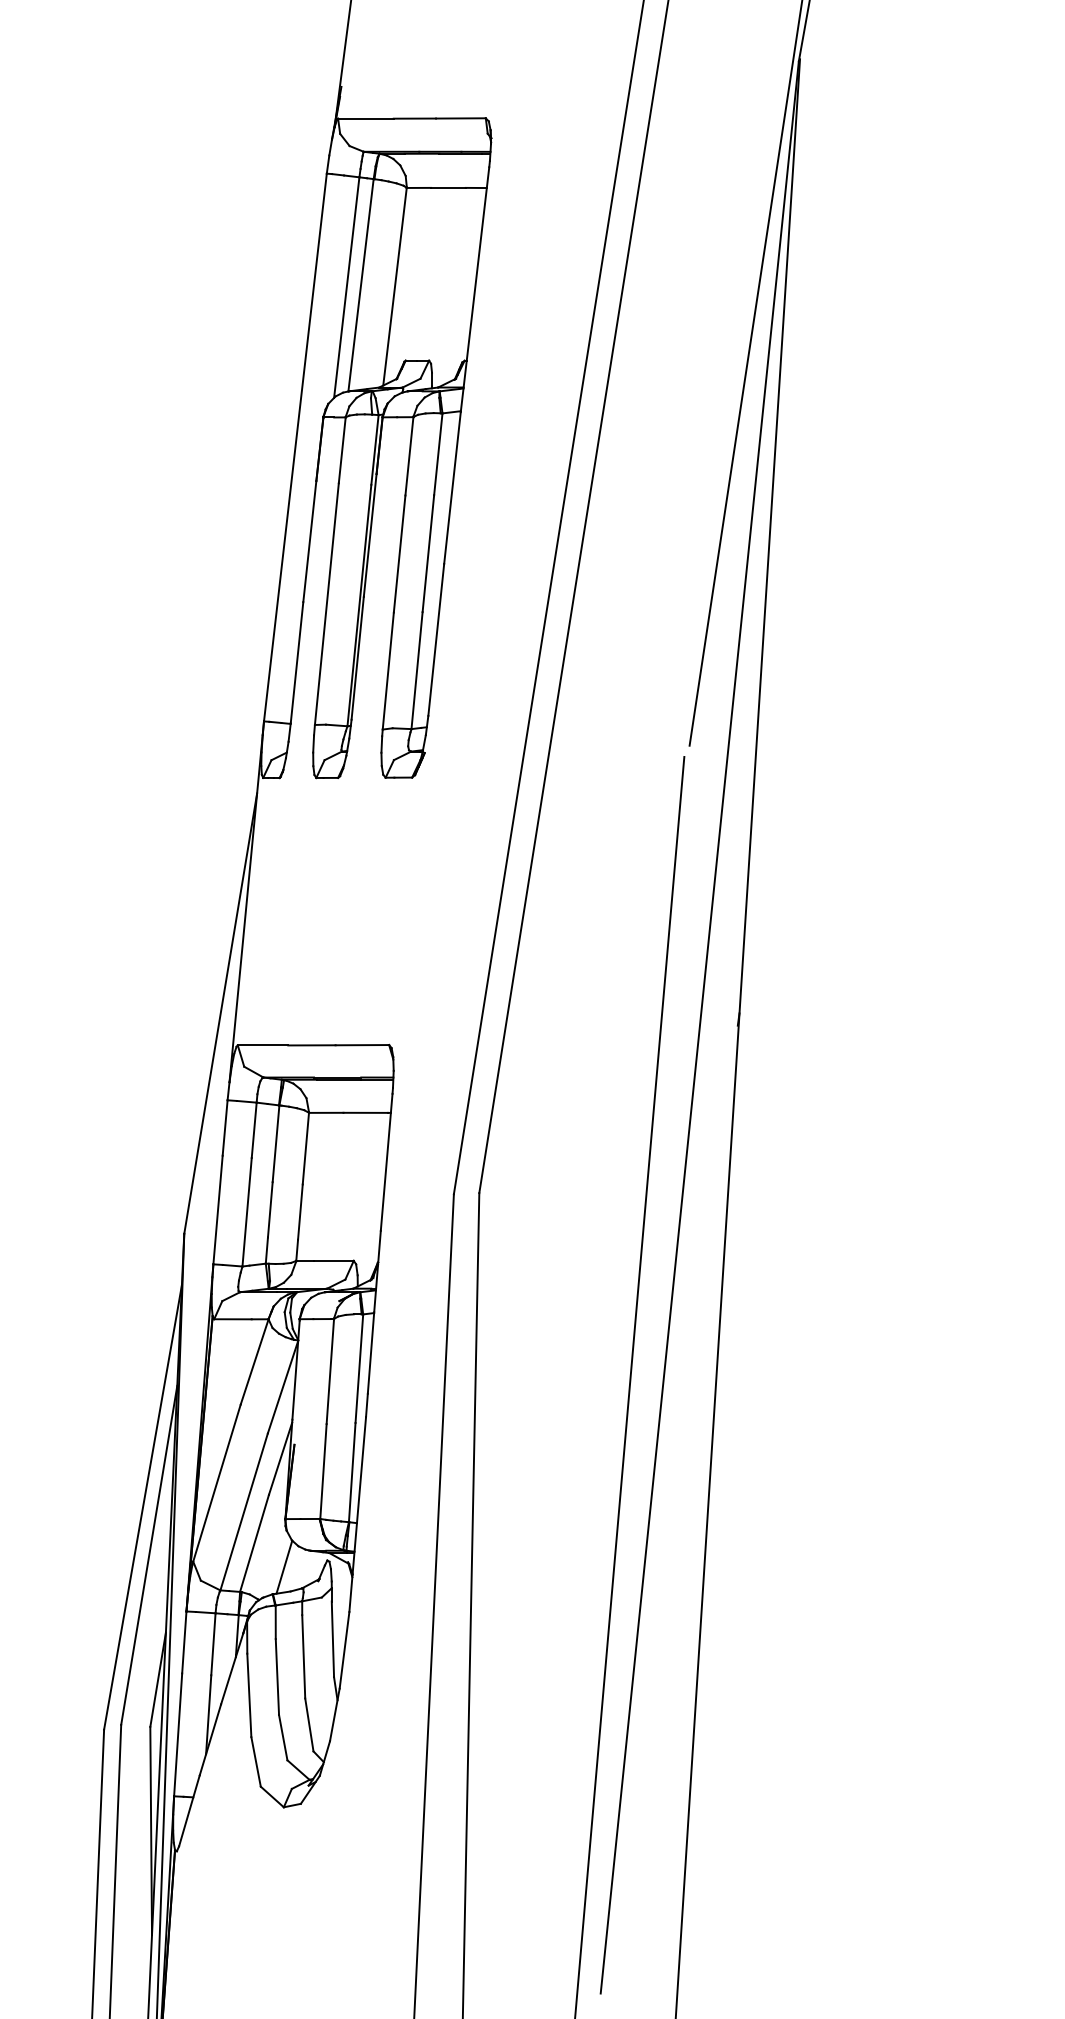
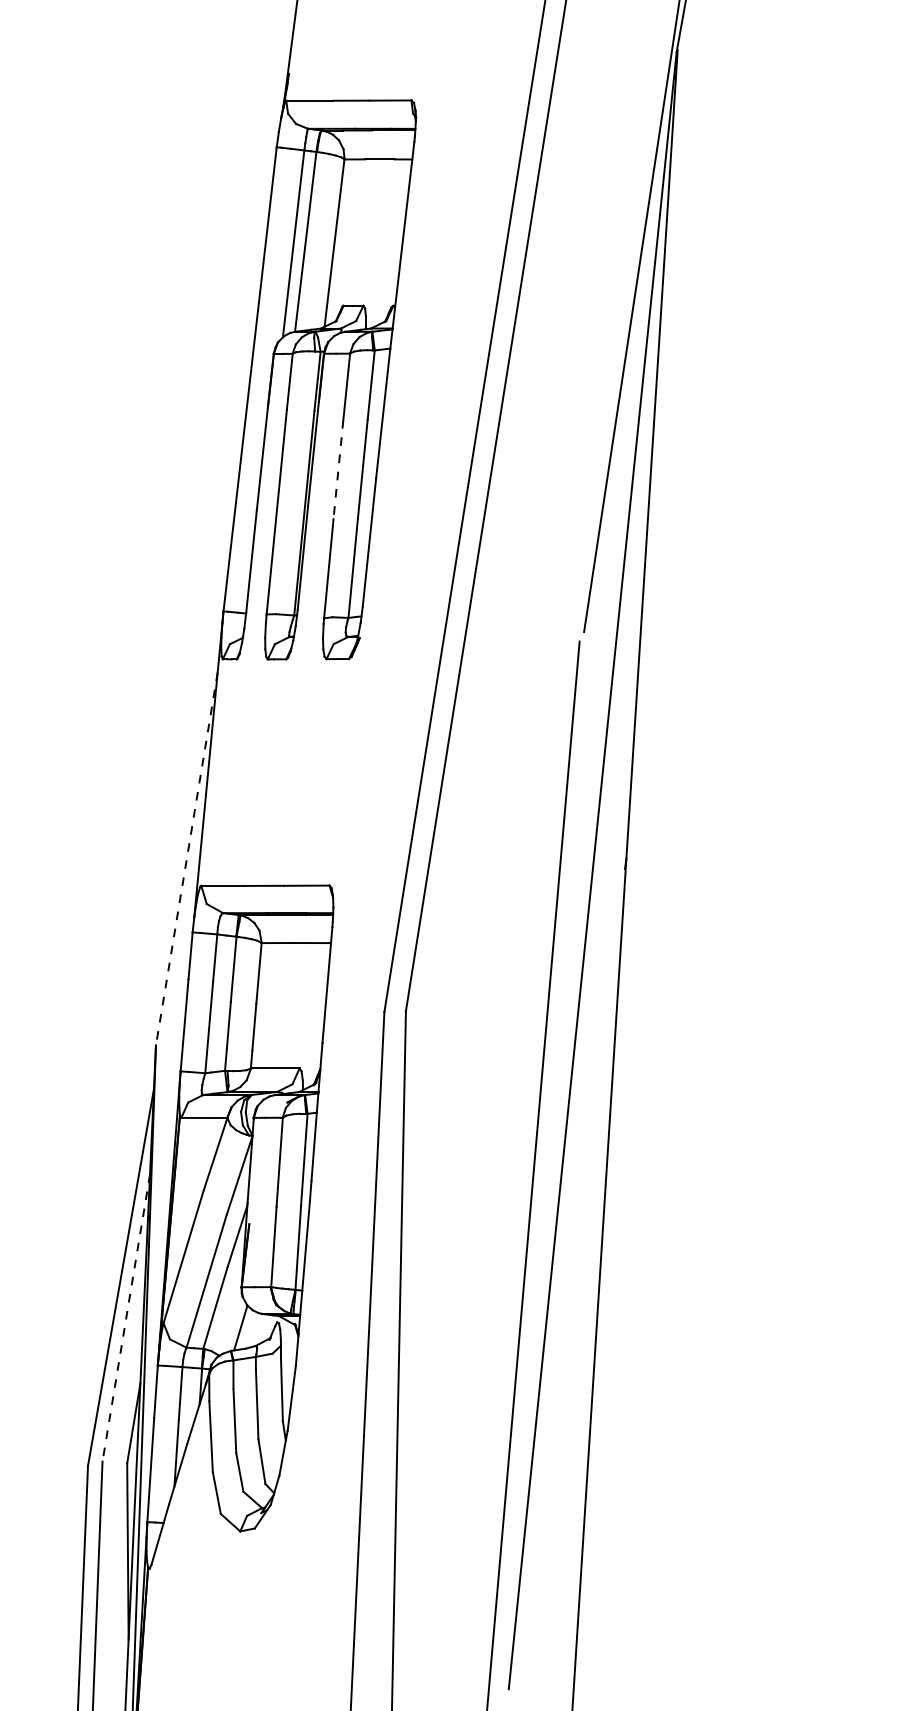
line: (399, 553) -> (338, 469), solid -> dashed
line: (220, 1014) -> (186, 859), solid -> dashed
line: (149, 1555) -> (126, 1318), solid -> dashed

